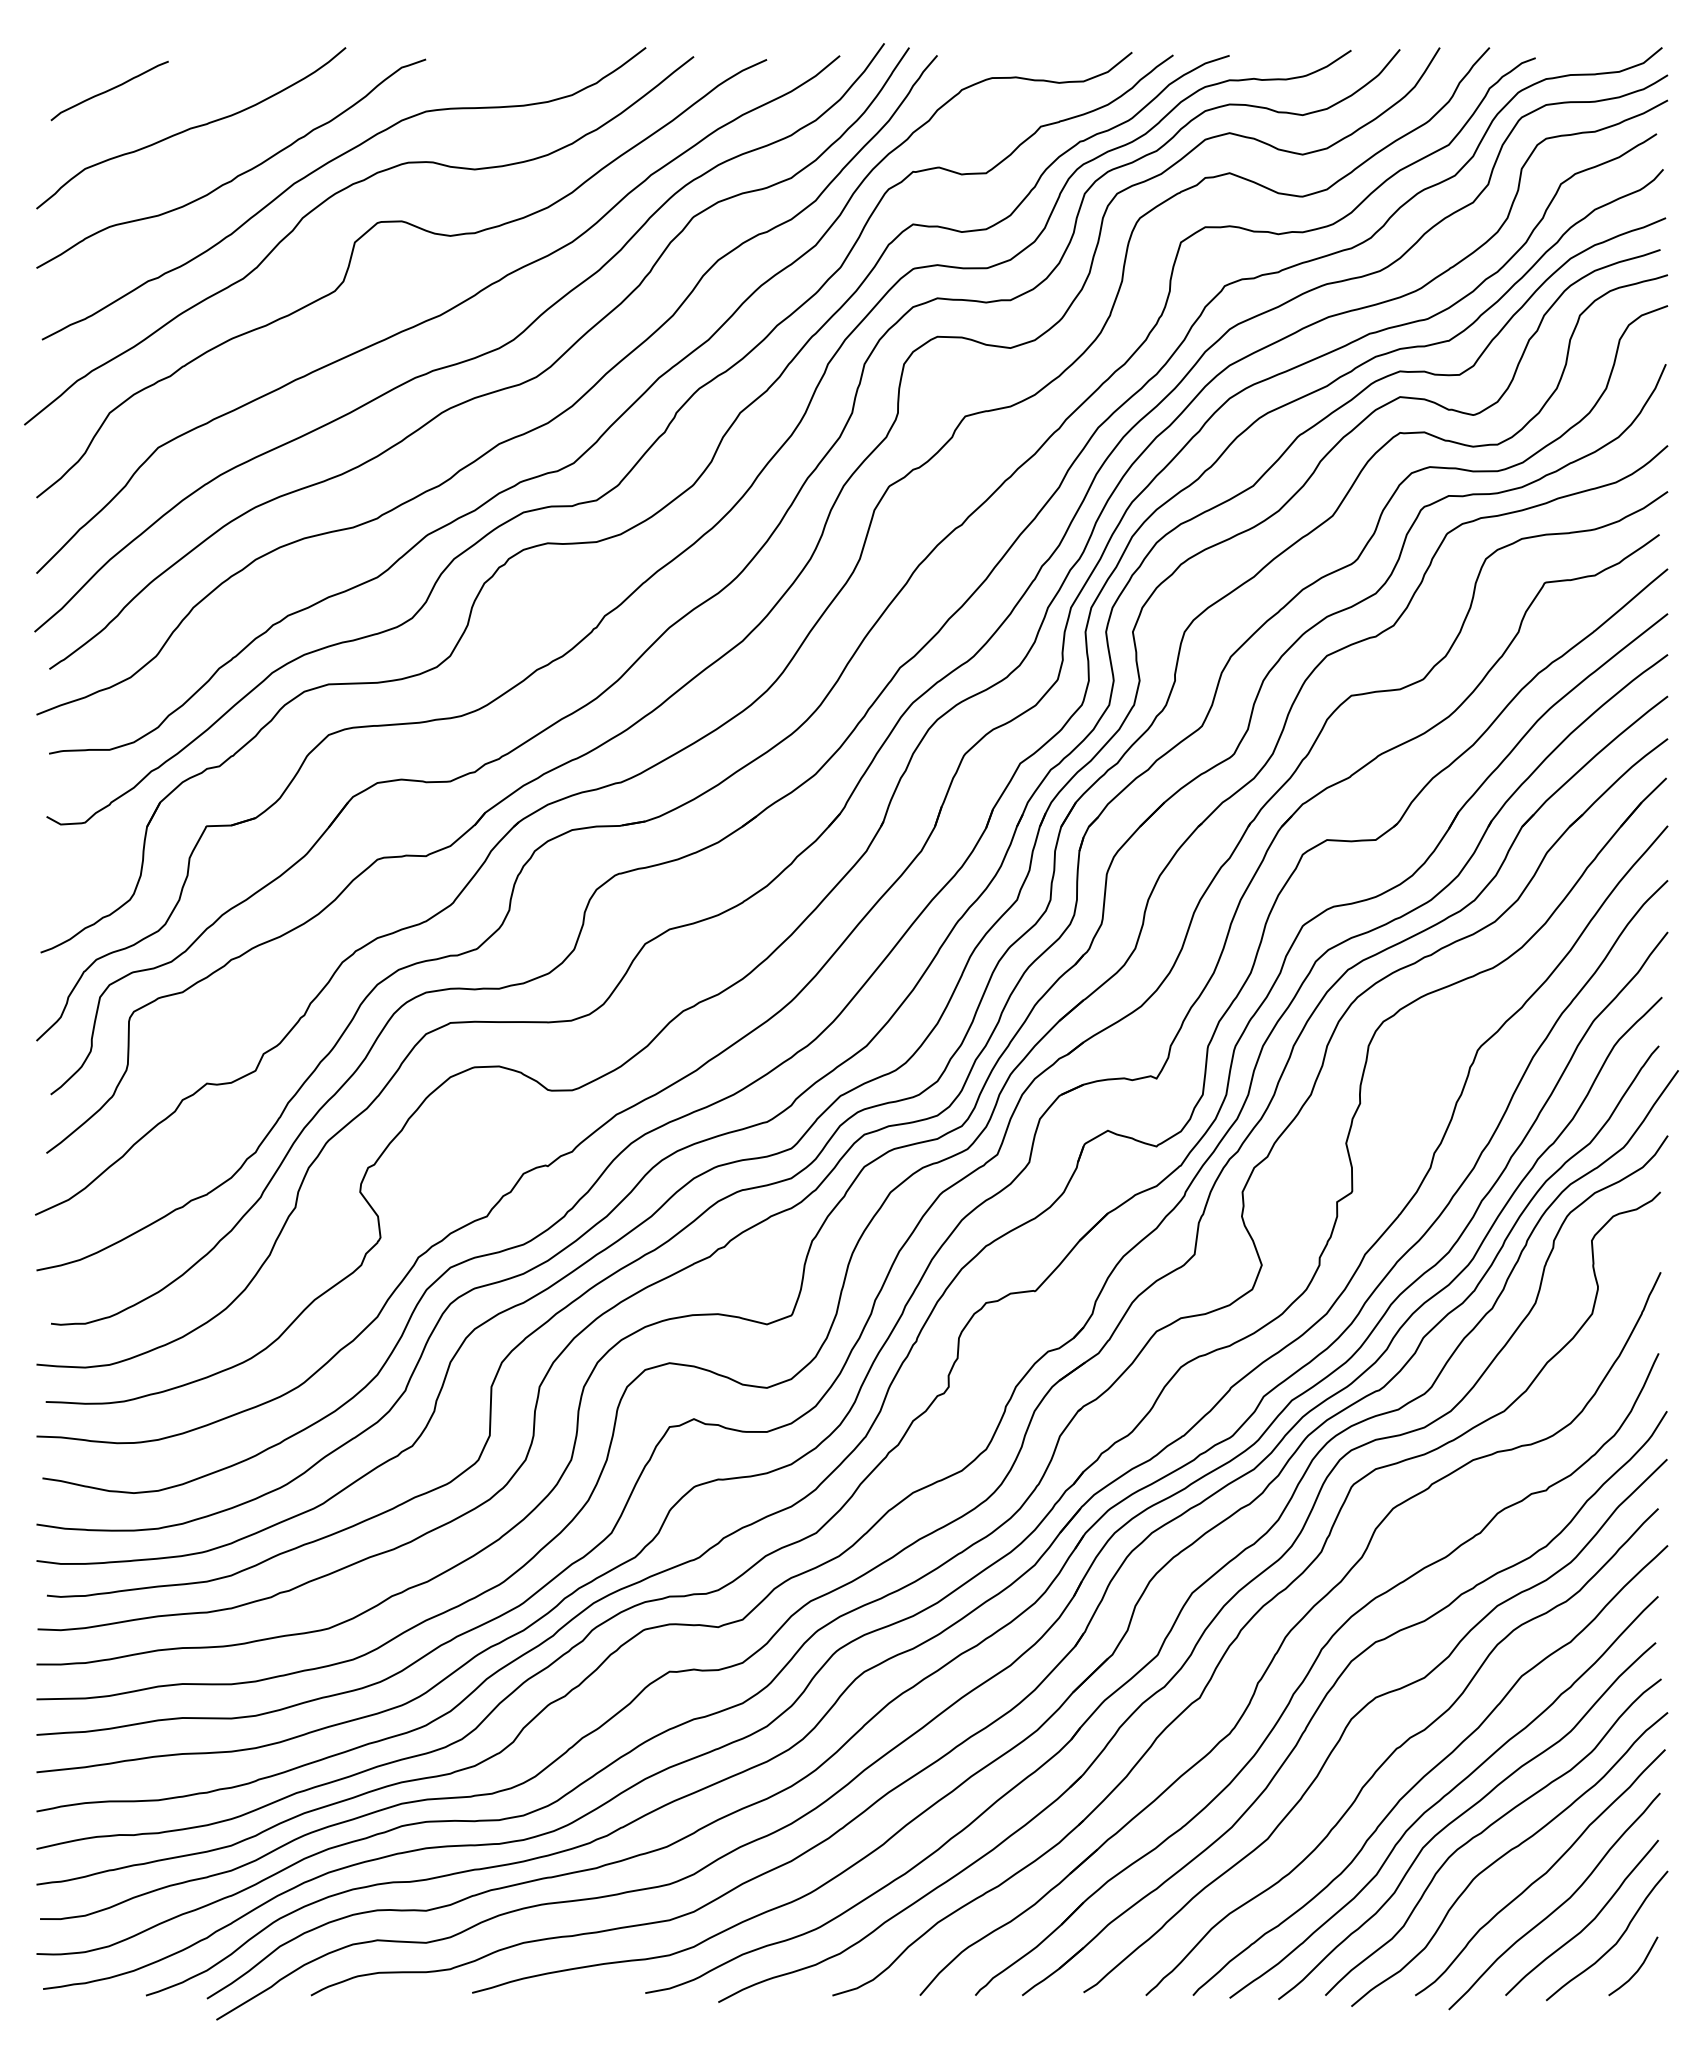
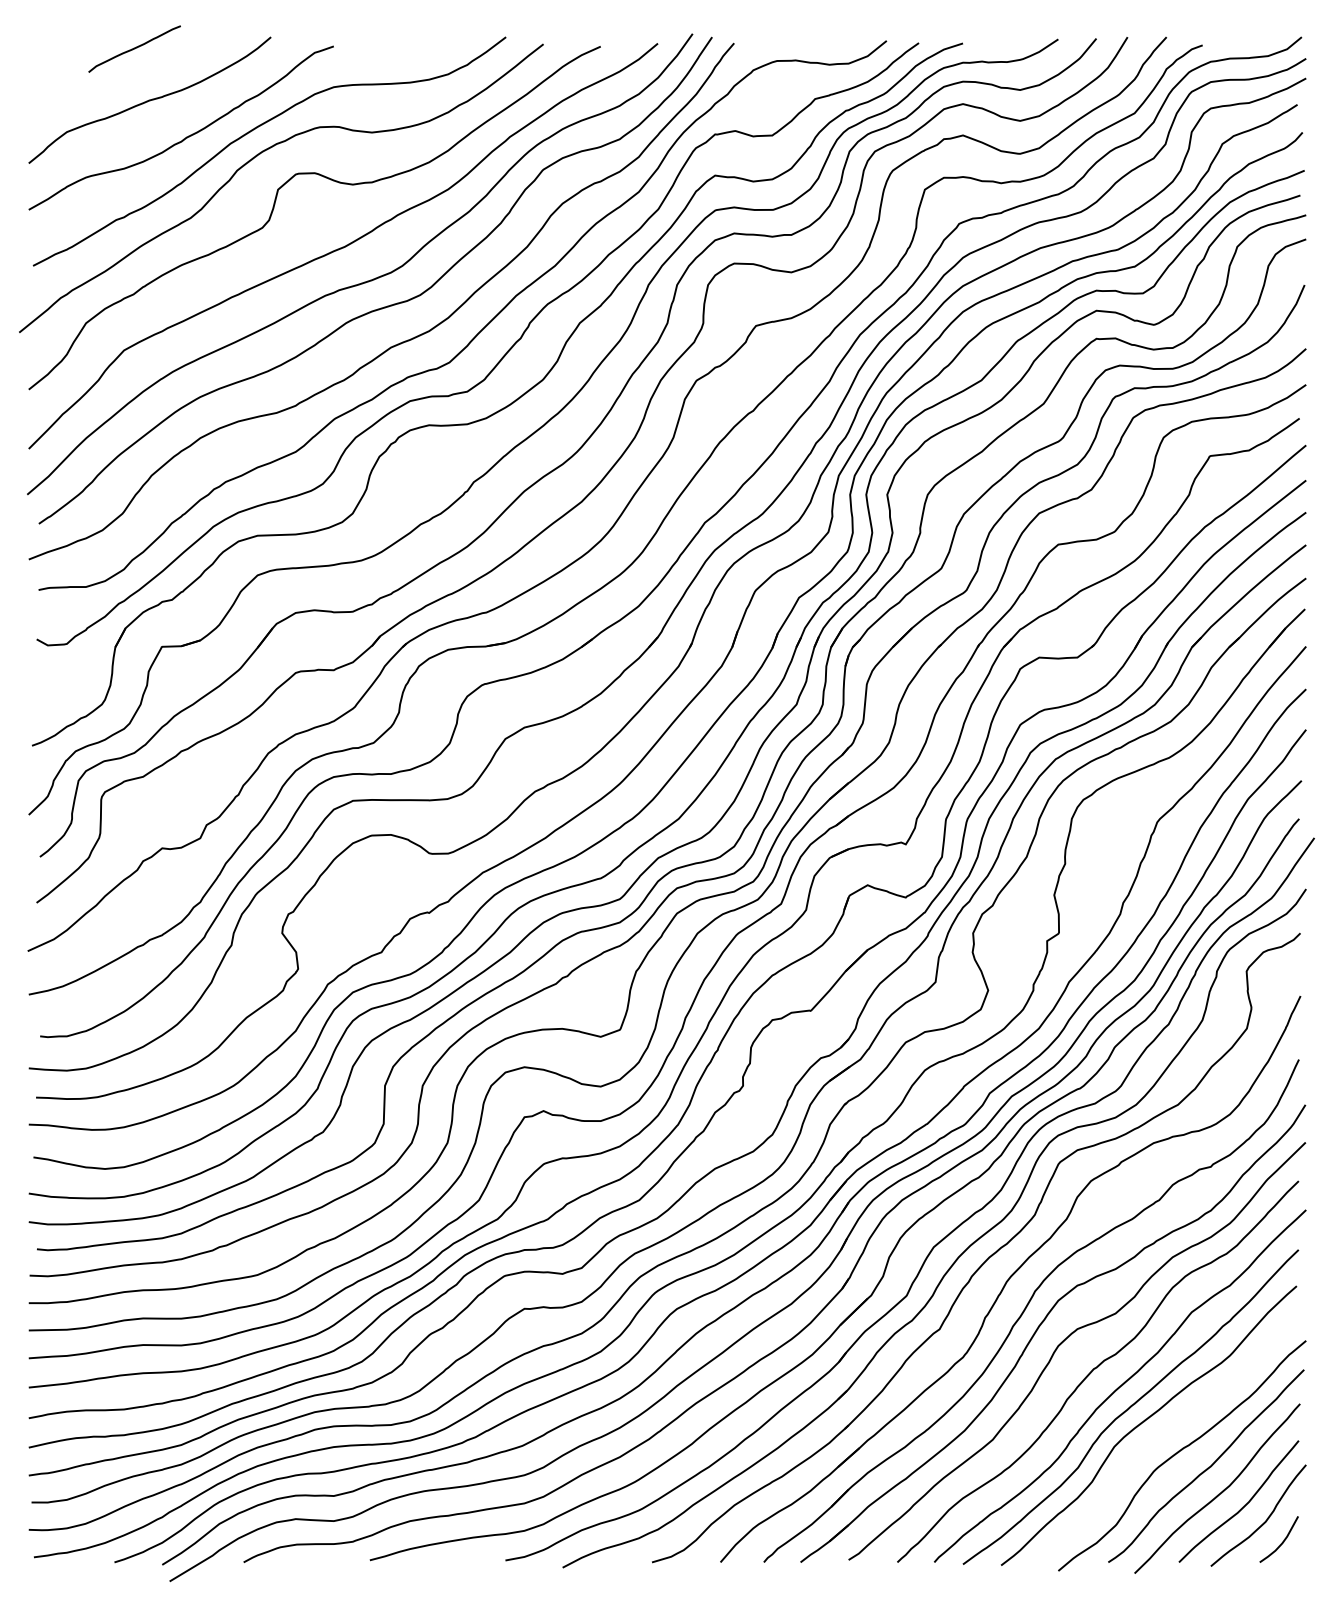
curve: (109, 90) -> (134, 48), moved
curve: (1487, 1829) -> (1164, 1432), removed

